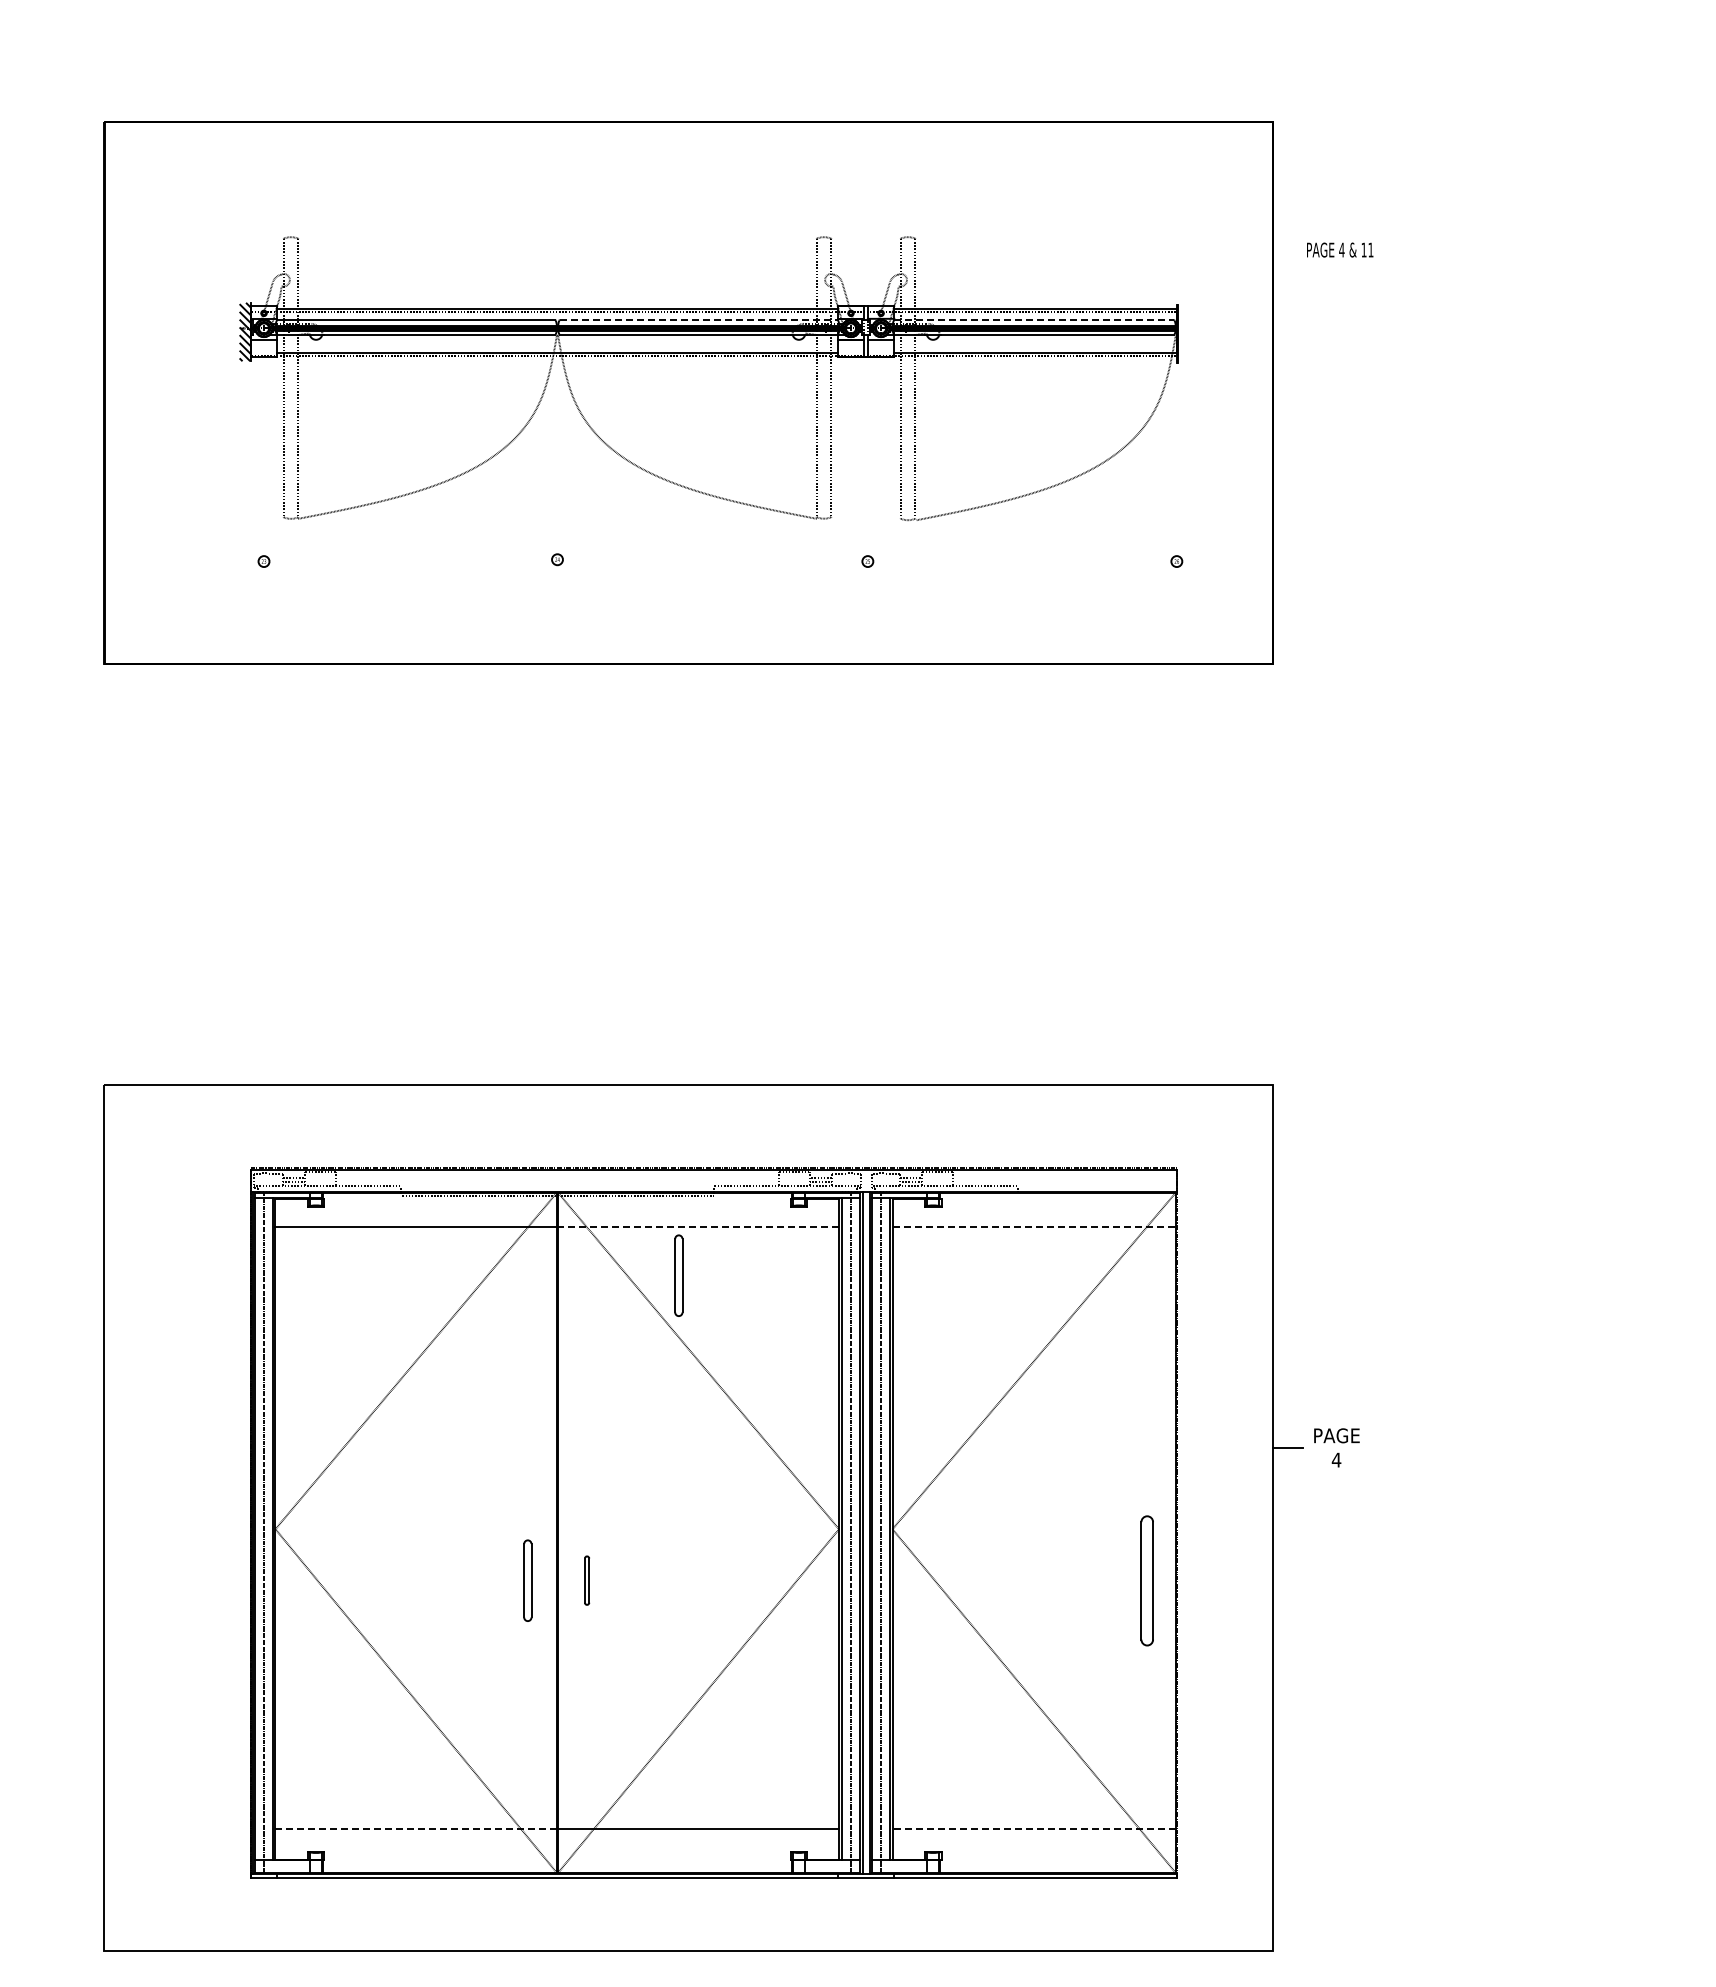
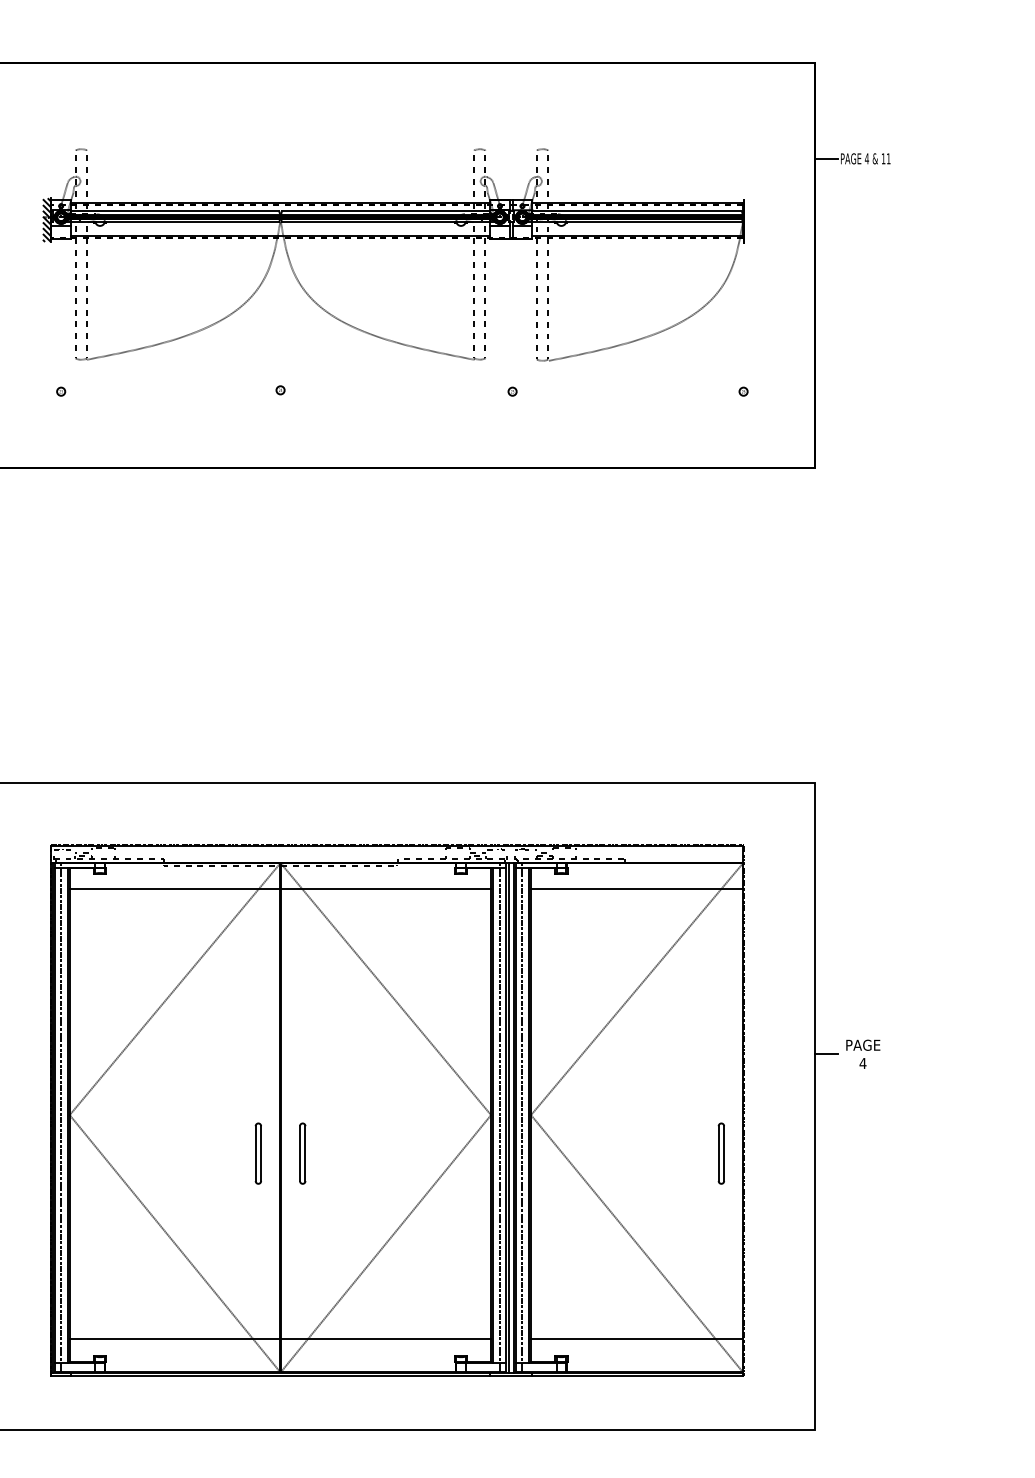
line: (1287, 250) -> (826, 159), added
line: (698, 320) -> (385, 211), dashed -> solid
line: (1034, 320) -> (637, 211), dashed -> solid
line: (698, 1227) -> (385, 889), dashed -> solid
line: (1034, 1227) -> (637, 889), dashed -> solid
part: (678, 1275) -> (371, 925), removed
part: (586, 1580) -> (302, 1153), size x1.67
part: (1146, 1580) -> (720, 1153), size x0.62
line: (416, 1829) -> (175, 1339), dashed -> solid
line: (1034, 1829) -> (637, 1339), dashed -> solid

